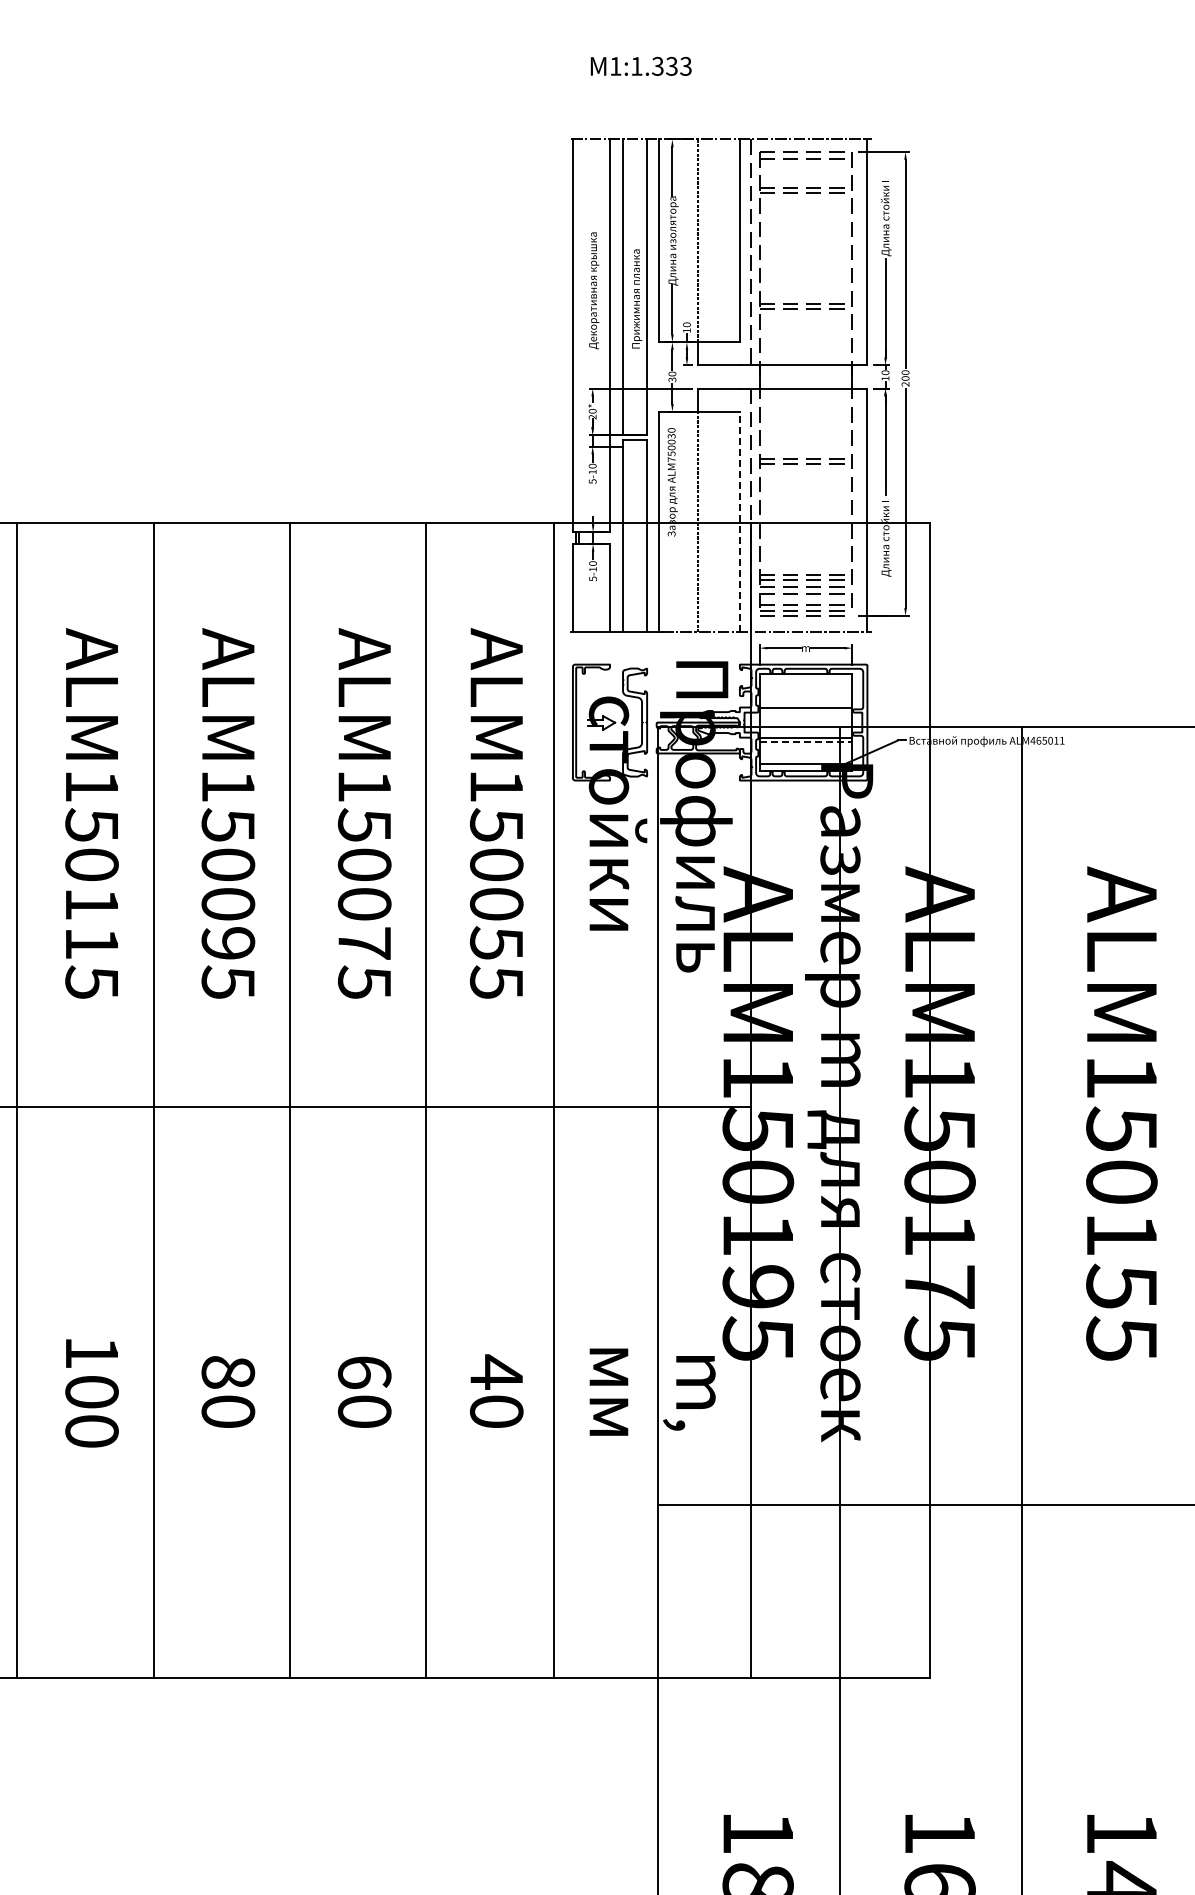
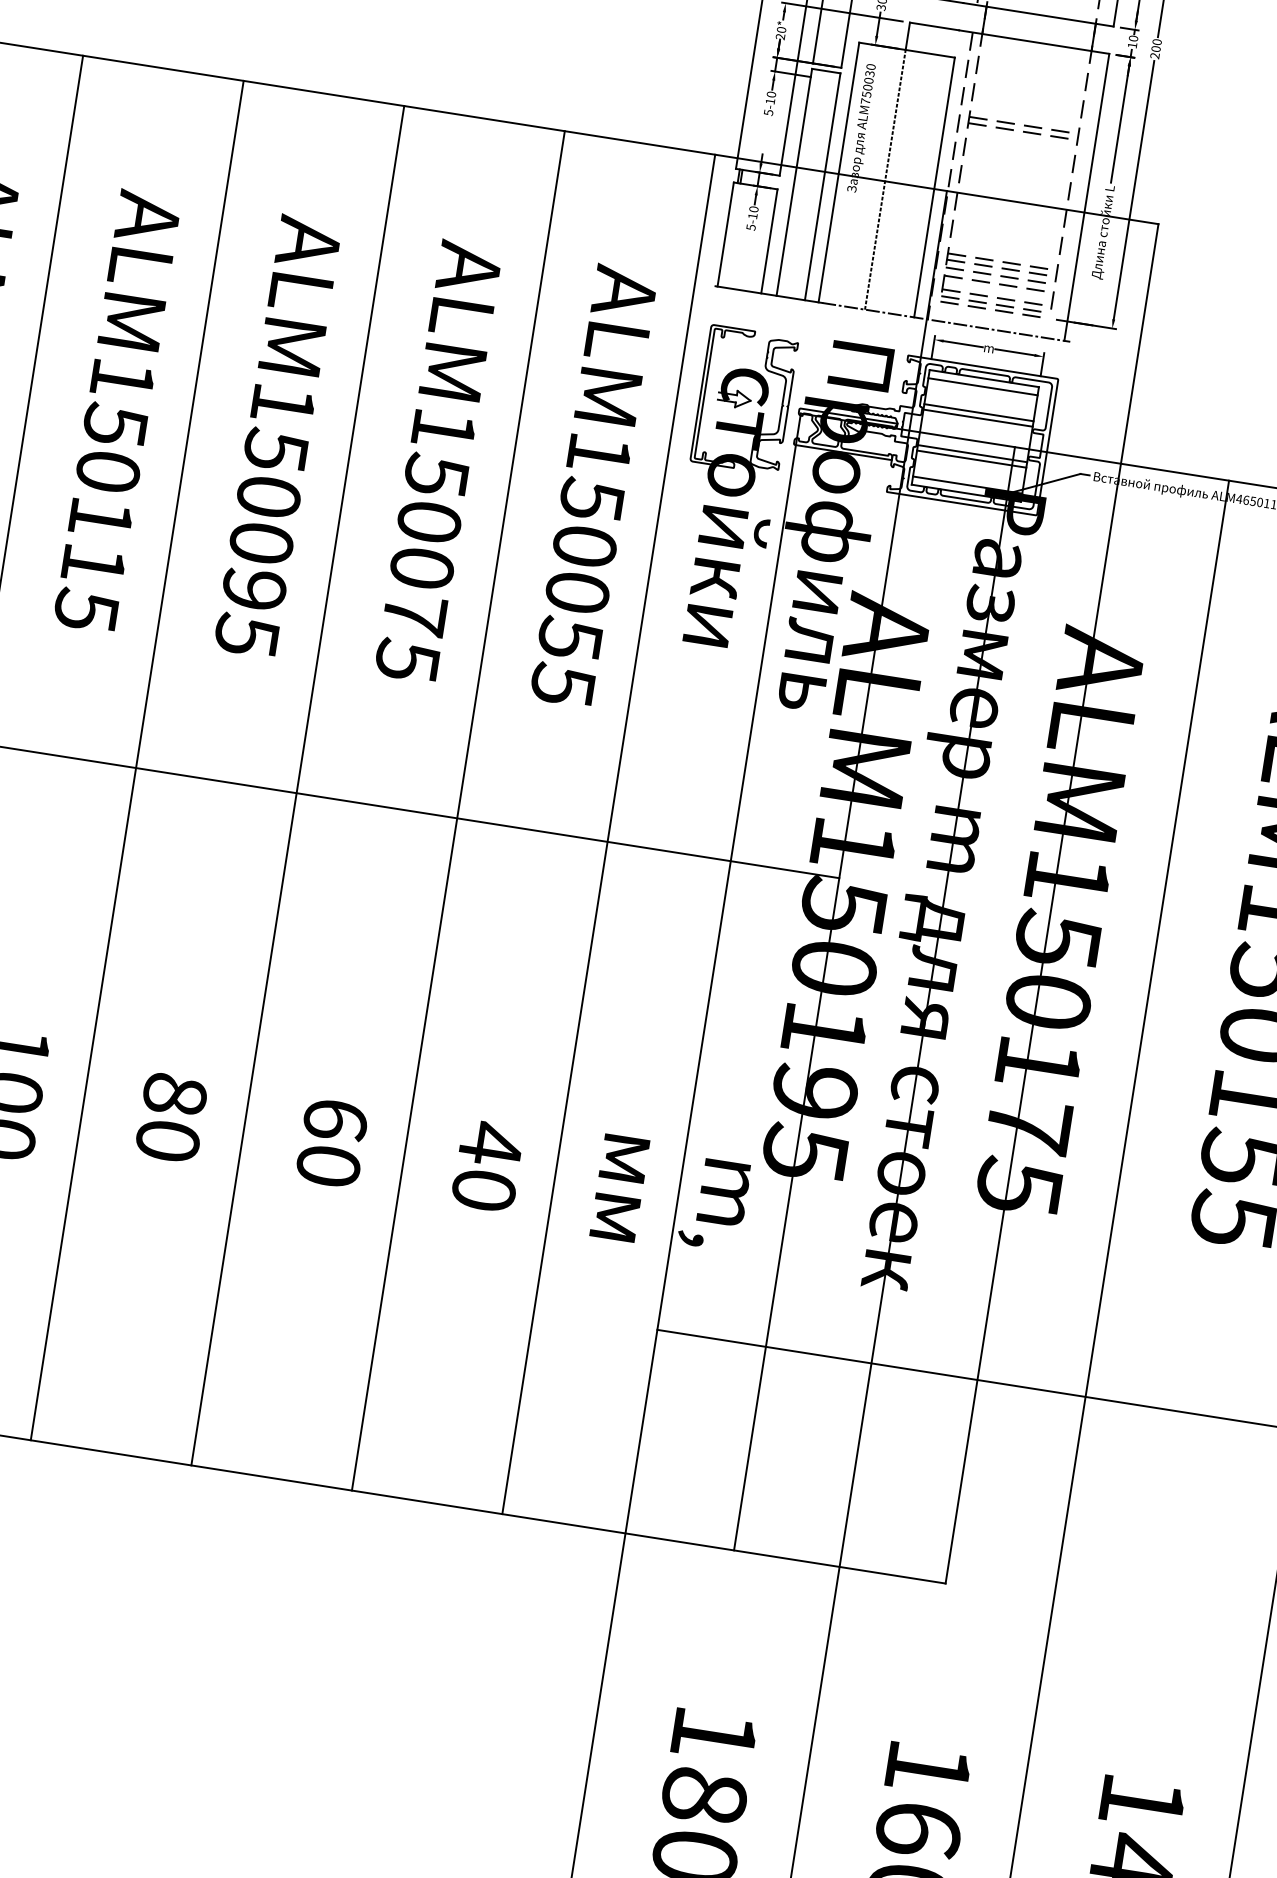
line: (739, 521) -> (934, 186), dashed -> solid
line: (805, 680) -> (982, 386), added
line: (805, 702) -> (978, 412), added
line: (806, 742) -> (972, 459), dashed -> solid

